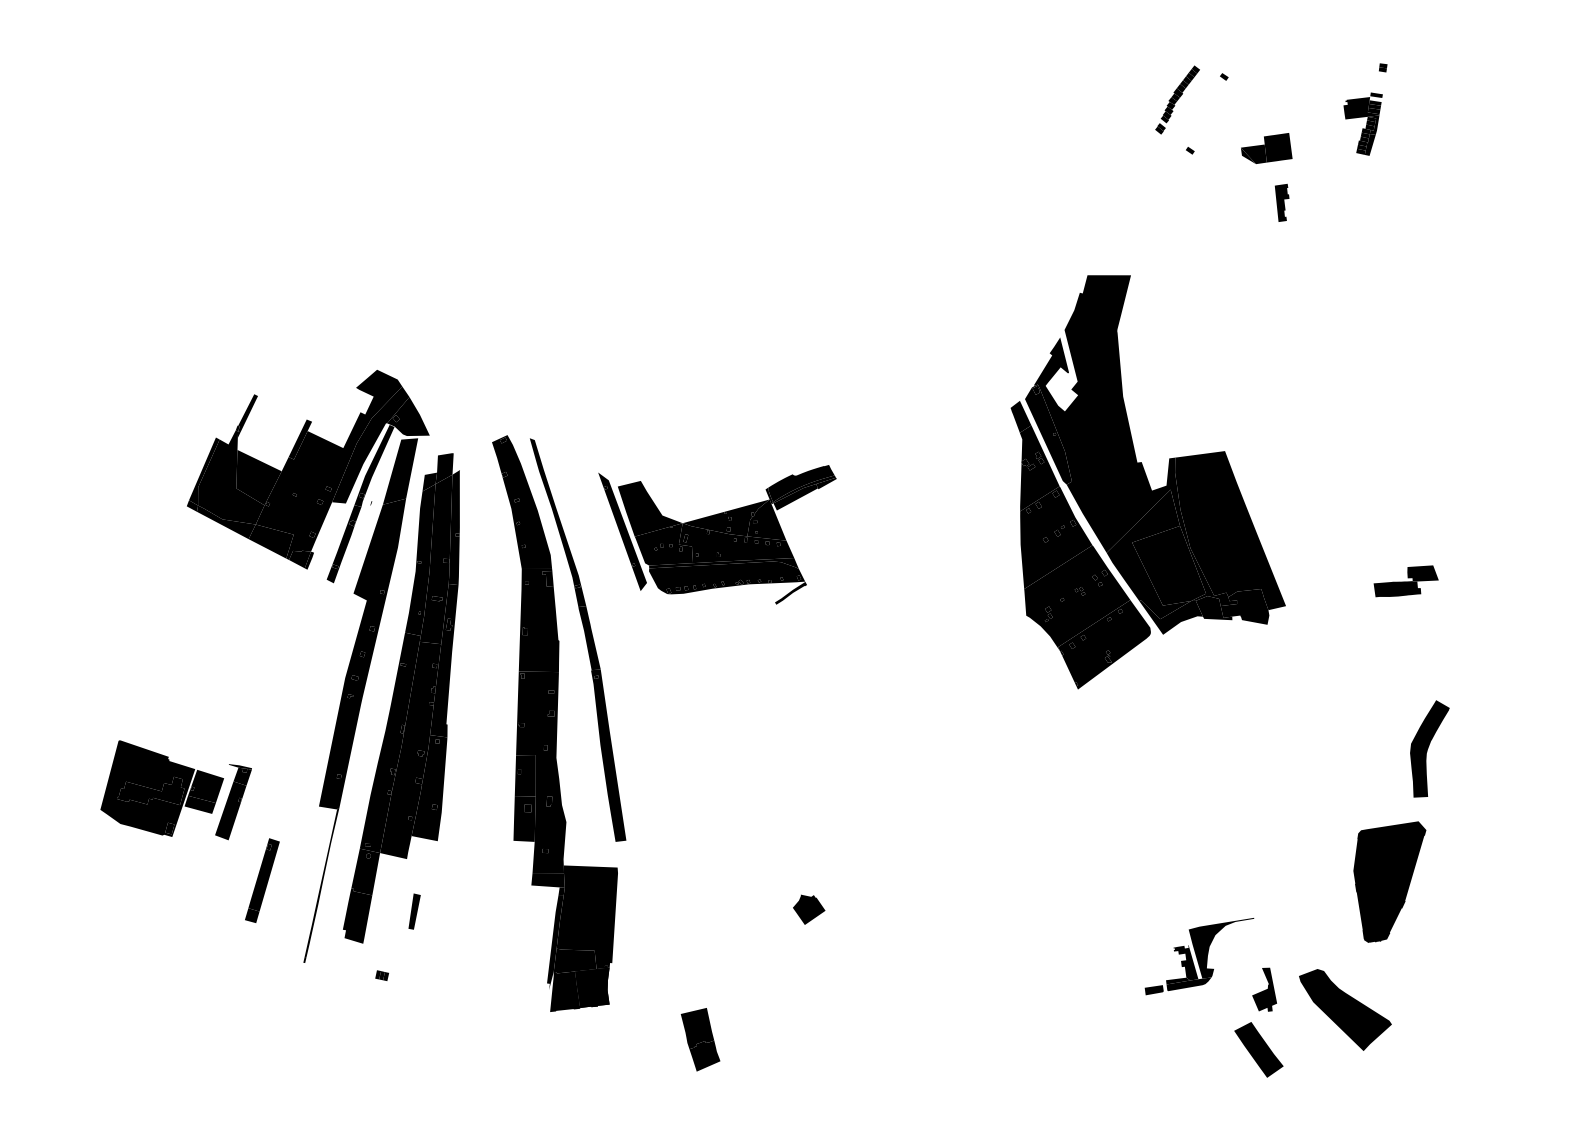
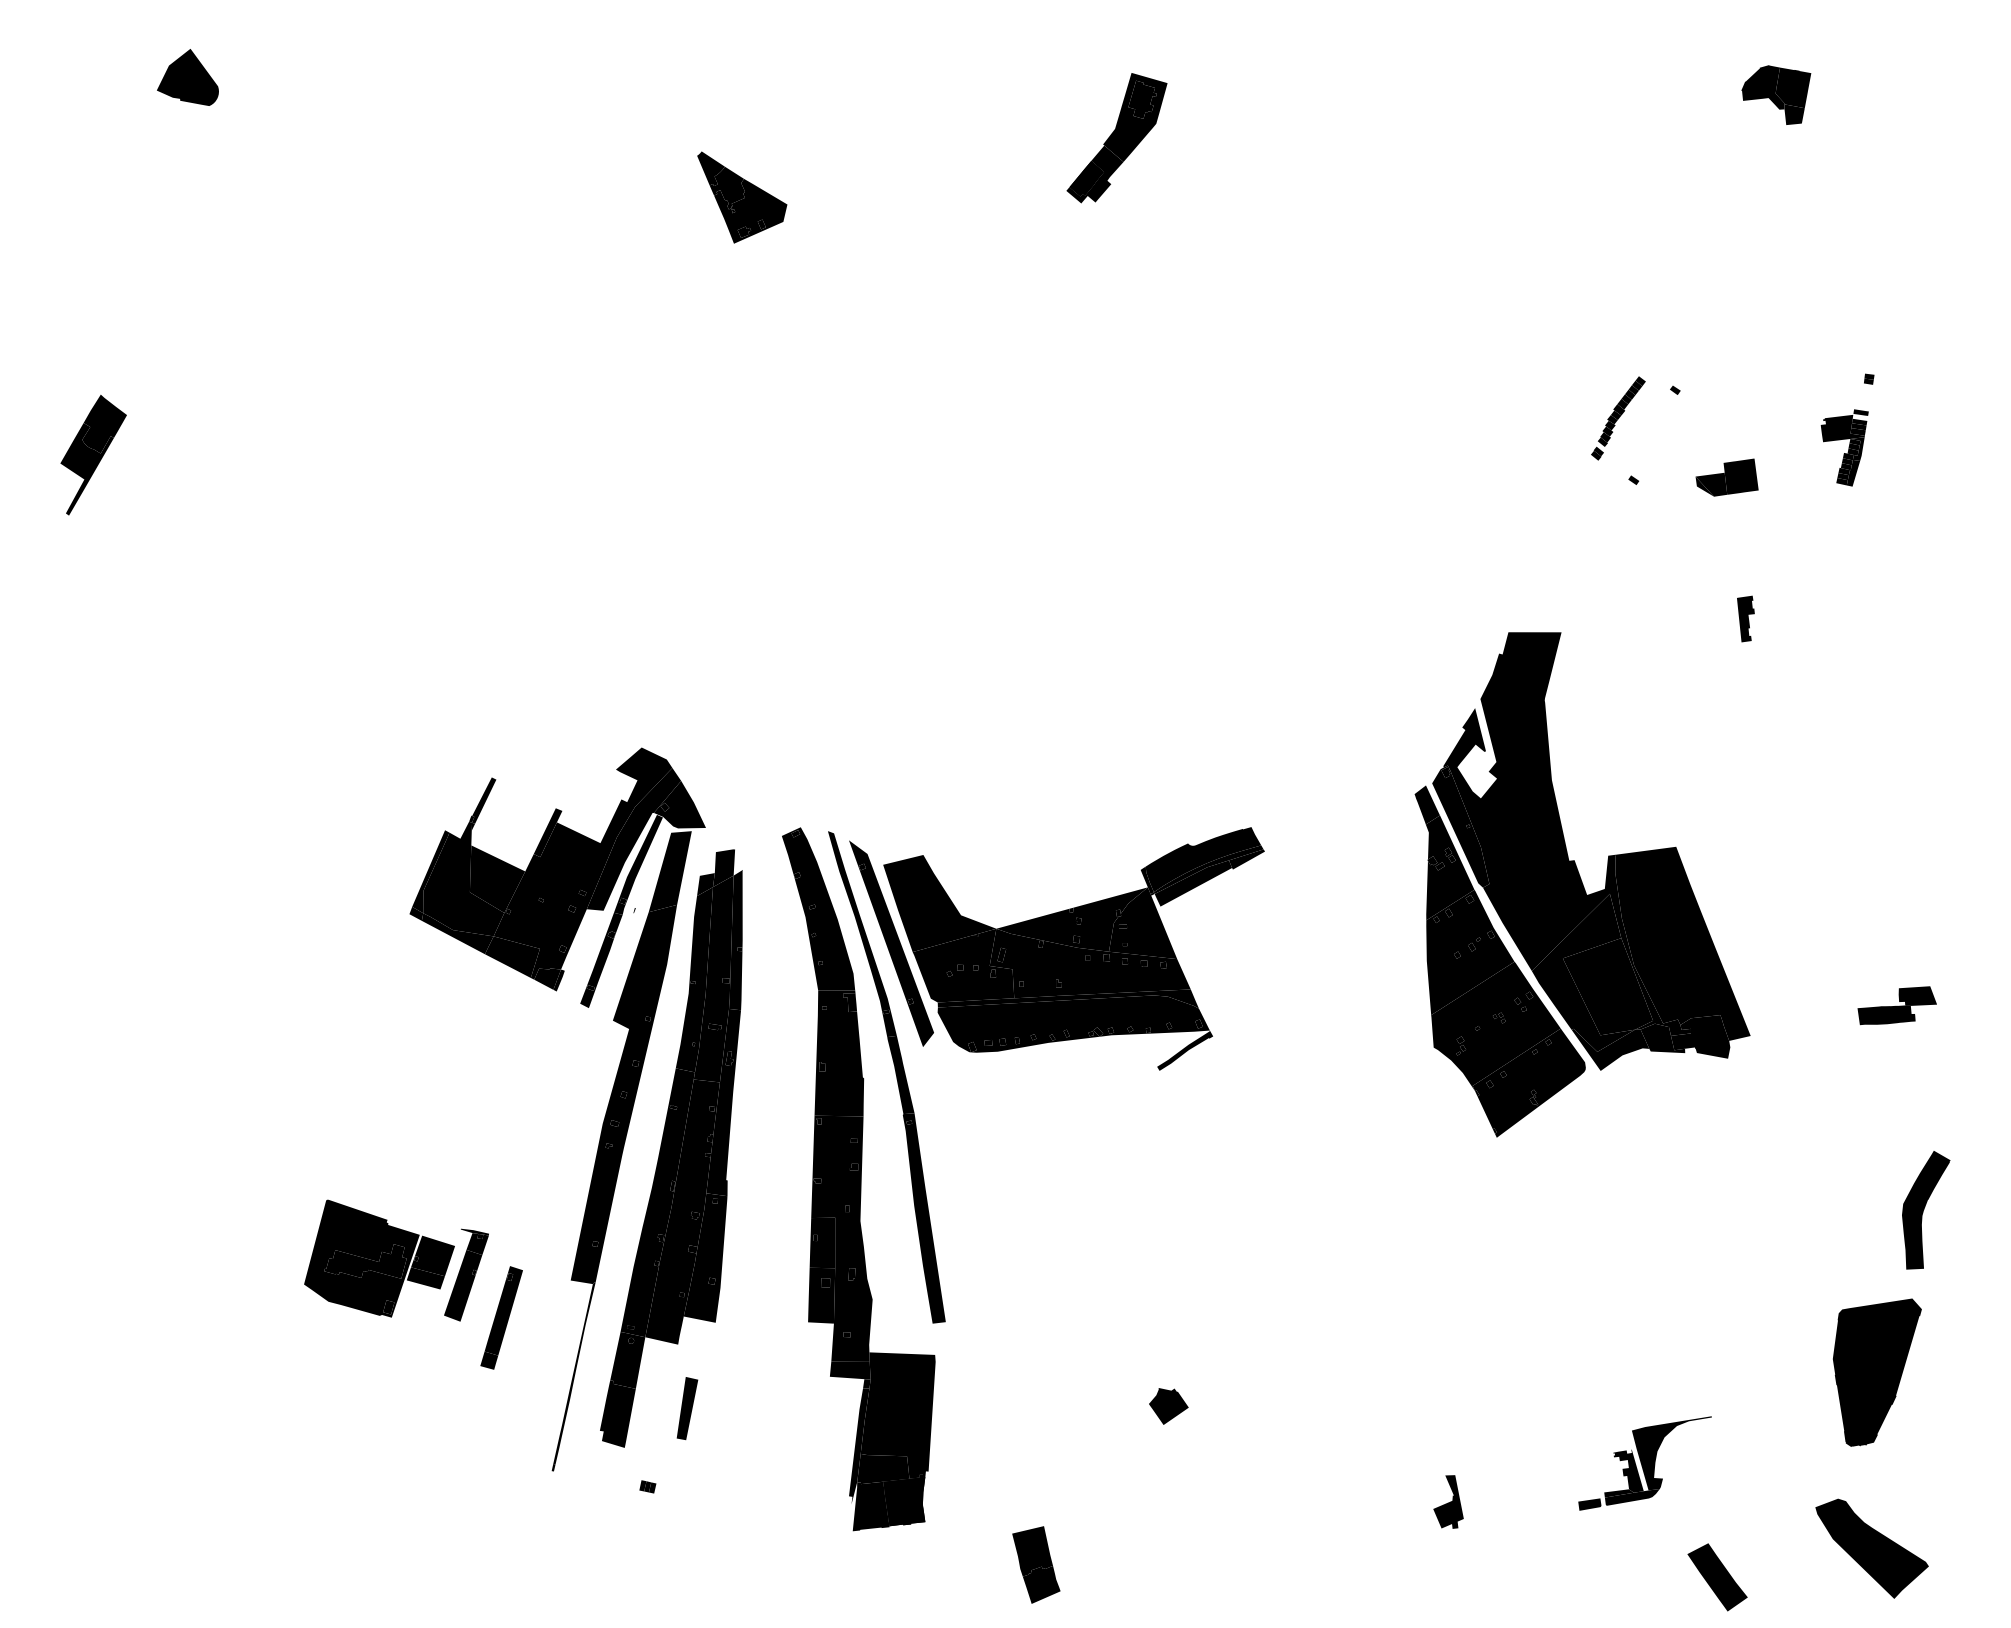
part: (1281, 202) -> (1745, 618), moved
part: (717, 534) -> (1056, 948), size x1.43
part: (262, 880) -> (501, 1317), moved
part: (414, 911) -> (687, 1408), size x1.43
part: (1264, 989) -> (1448, 1501), moved
part: (1344, 1009) -> (1871, 1548), moved

